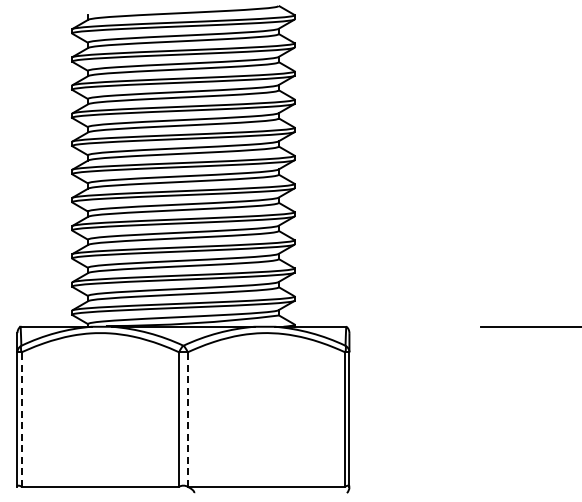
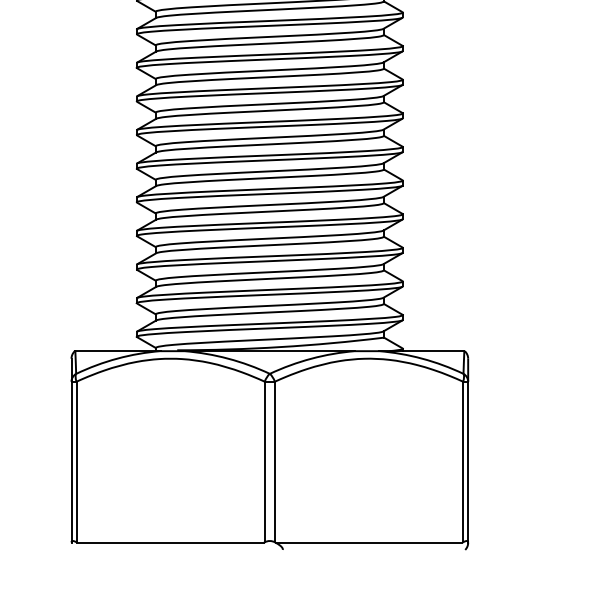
line: (21, 419) -> (76, 461), dashed -> solid
line: (187, 419) -> (274, 461), dashed -> solid

